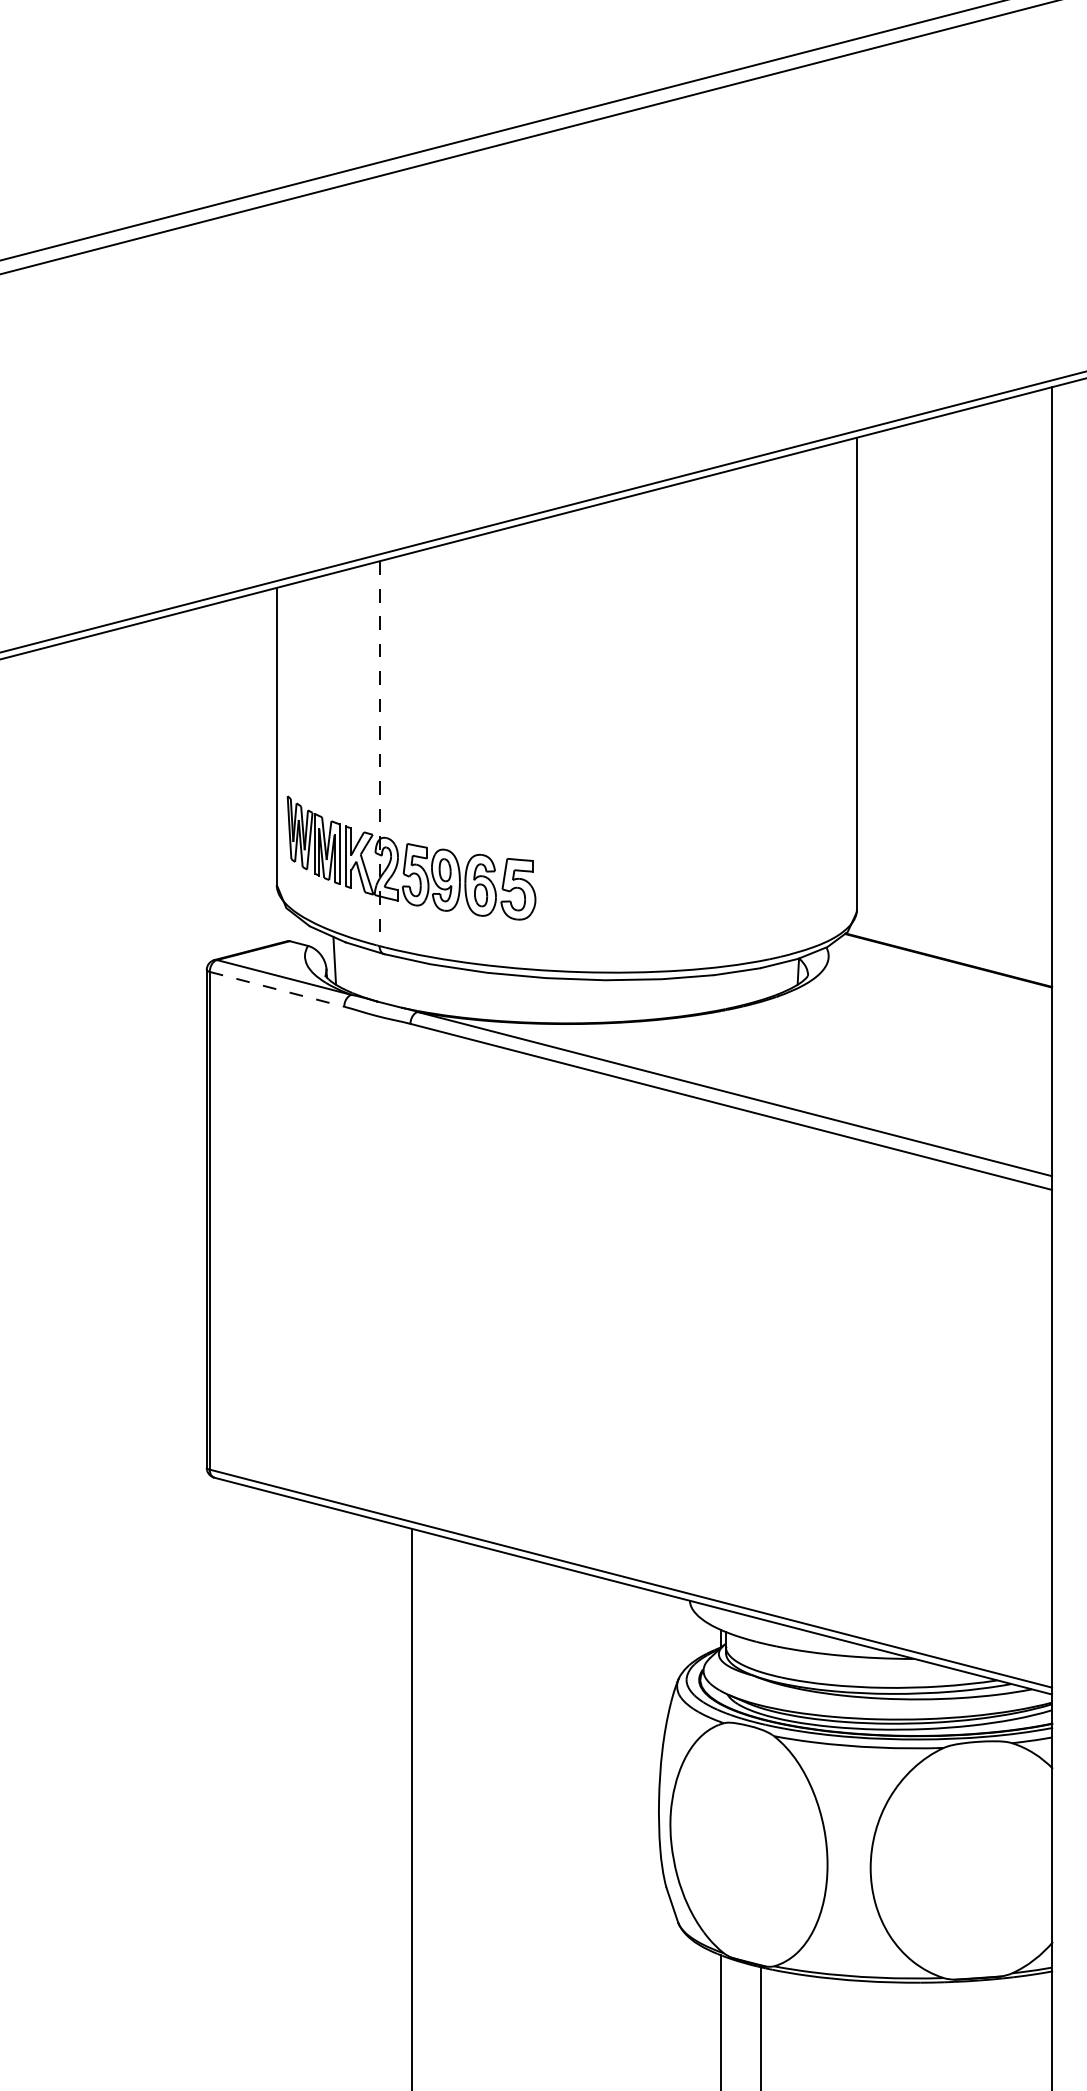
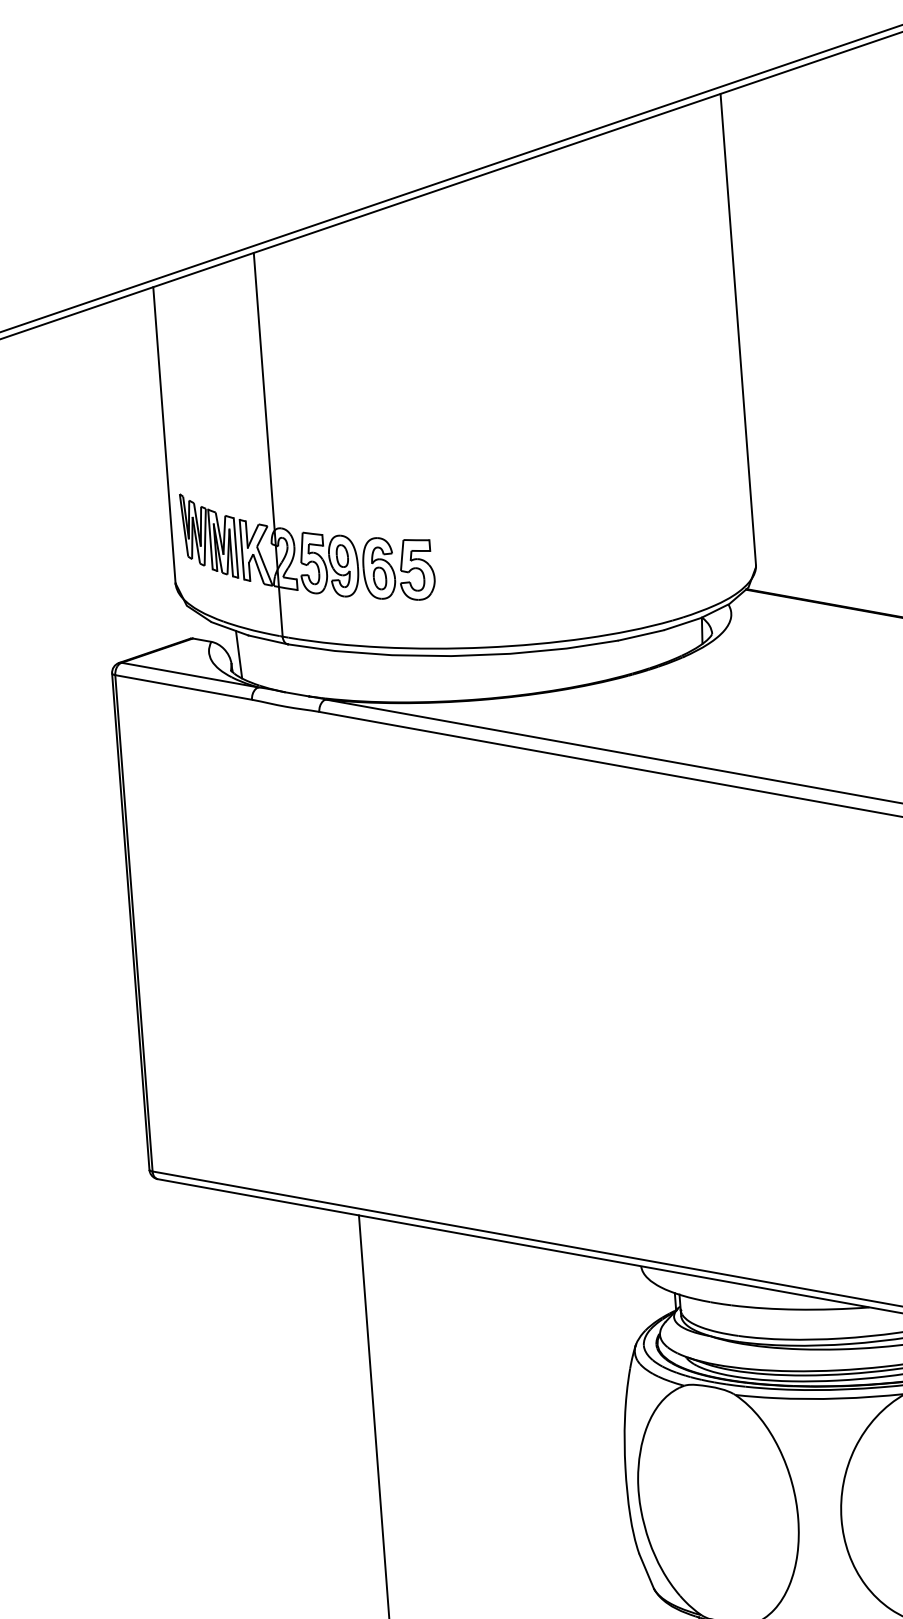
line: (379, 754) -> (268, 445), dashed -> solid
line: (277, 989) -> (184, 687), dashed -> solid

